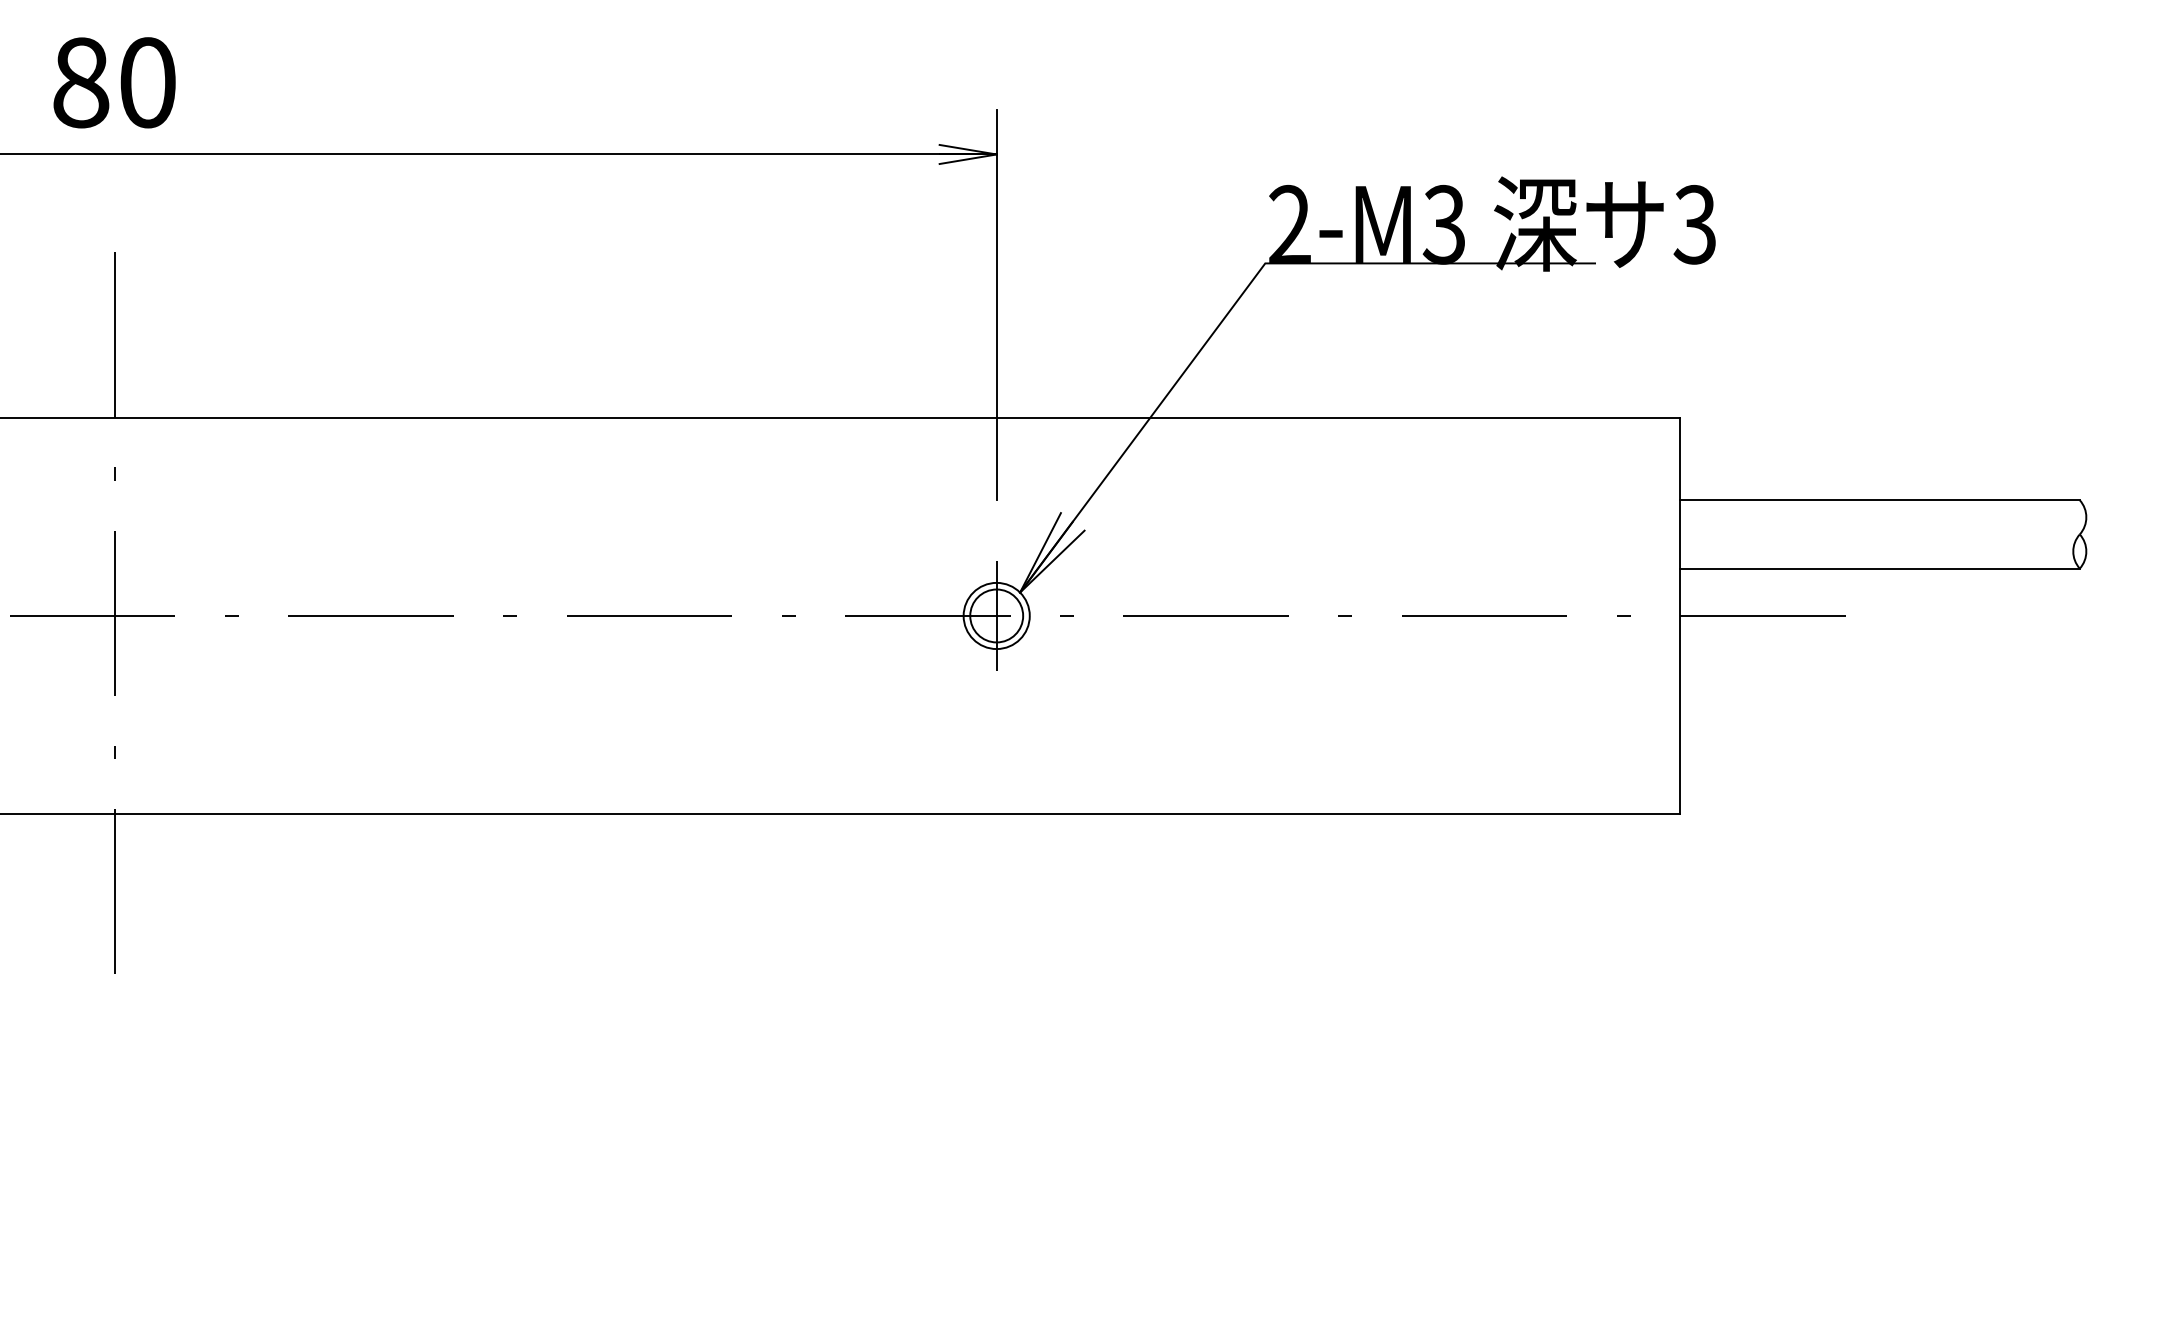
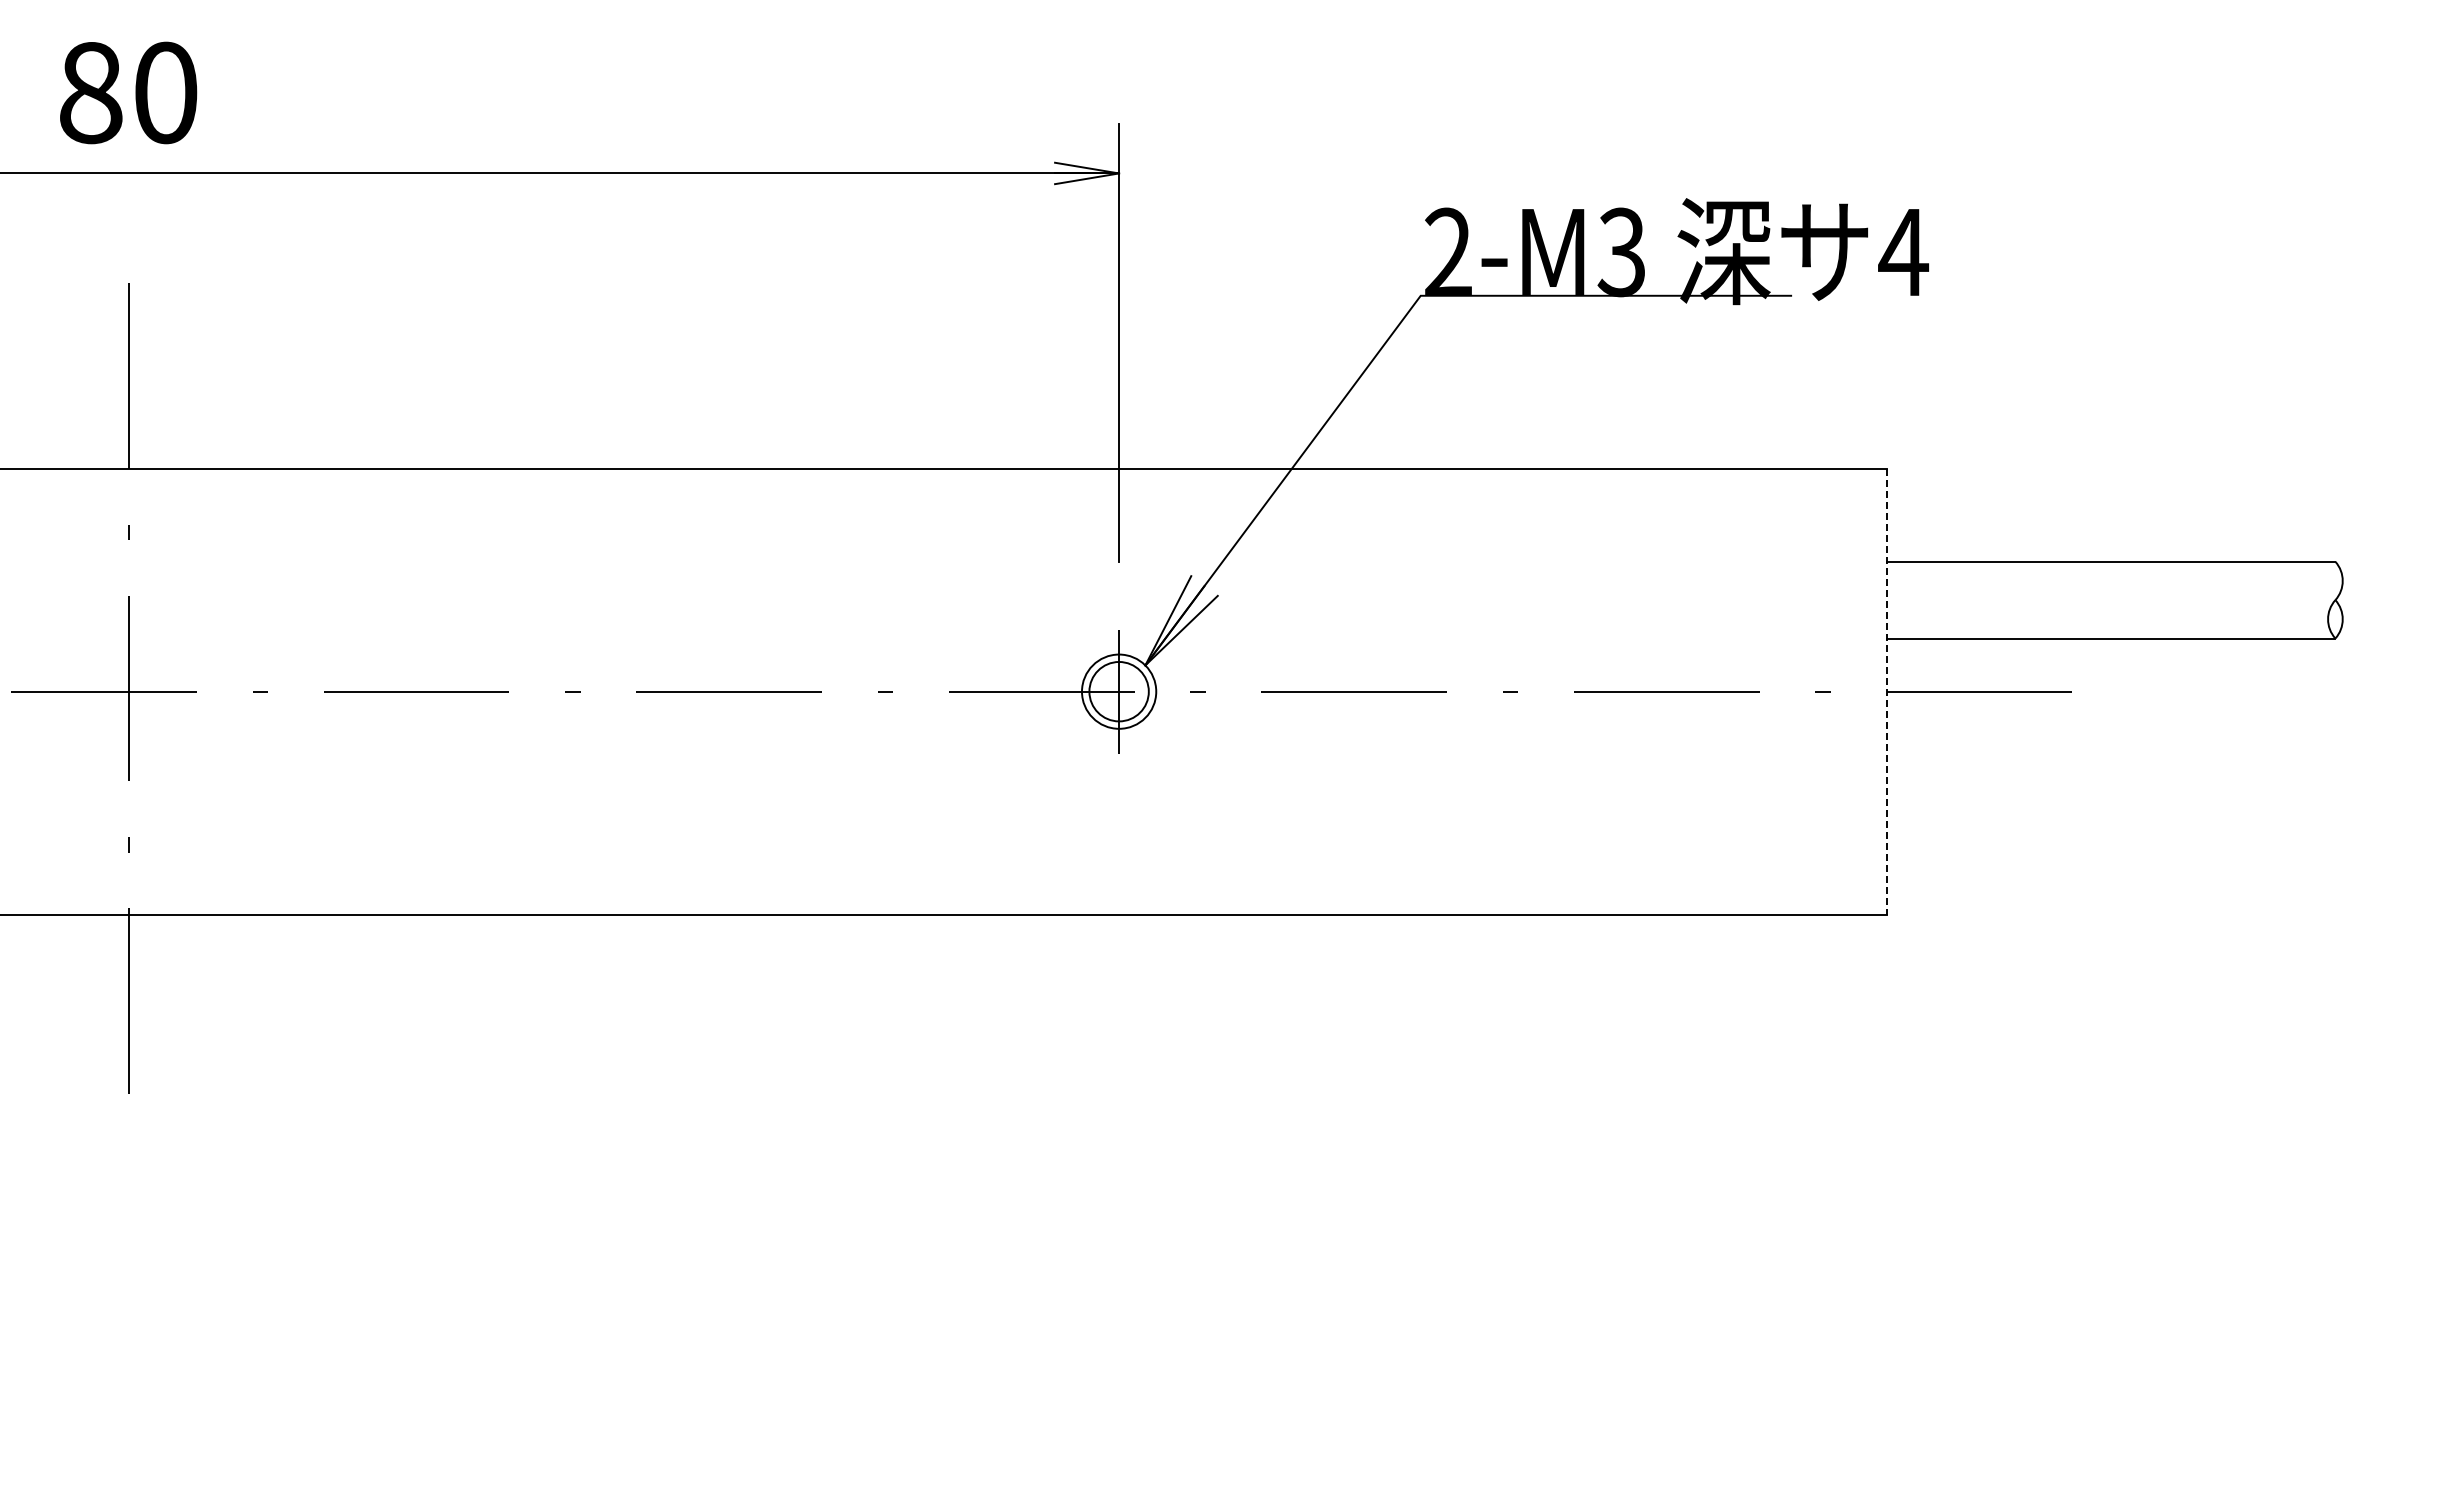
text: (1695, 224) -> (1903, 252), 3 -> 4
line: (1680, 615) -> (1886, 691), solid -> dashed

